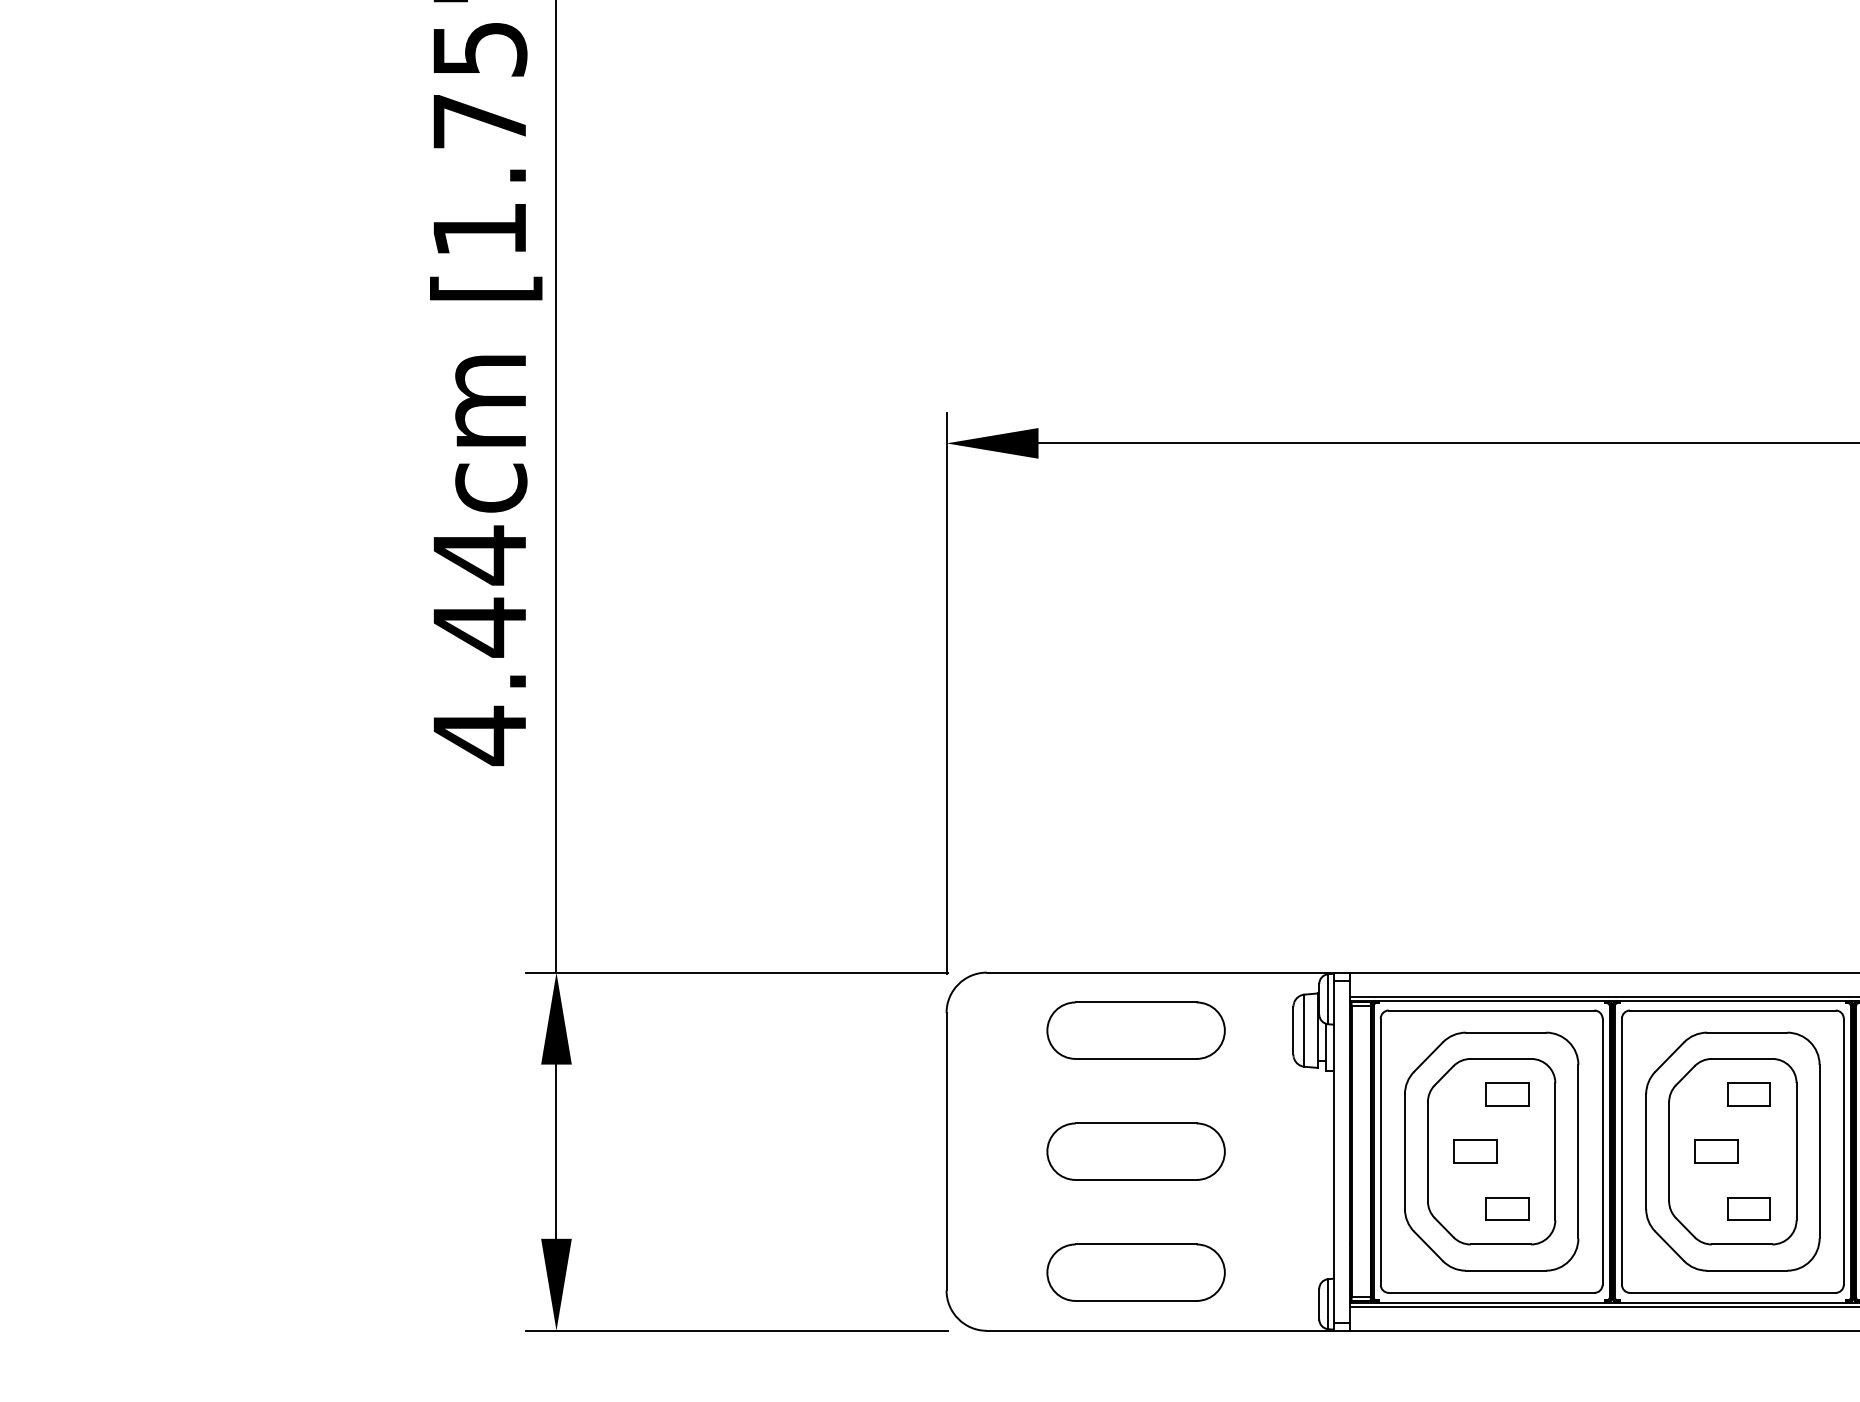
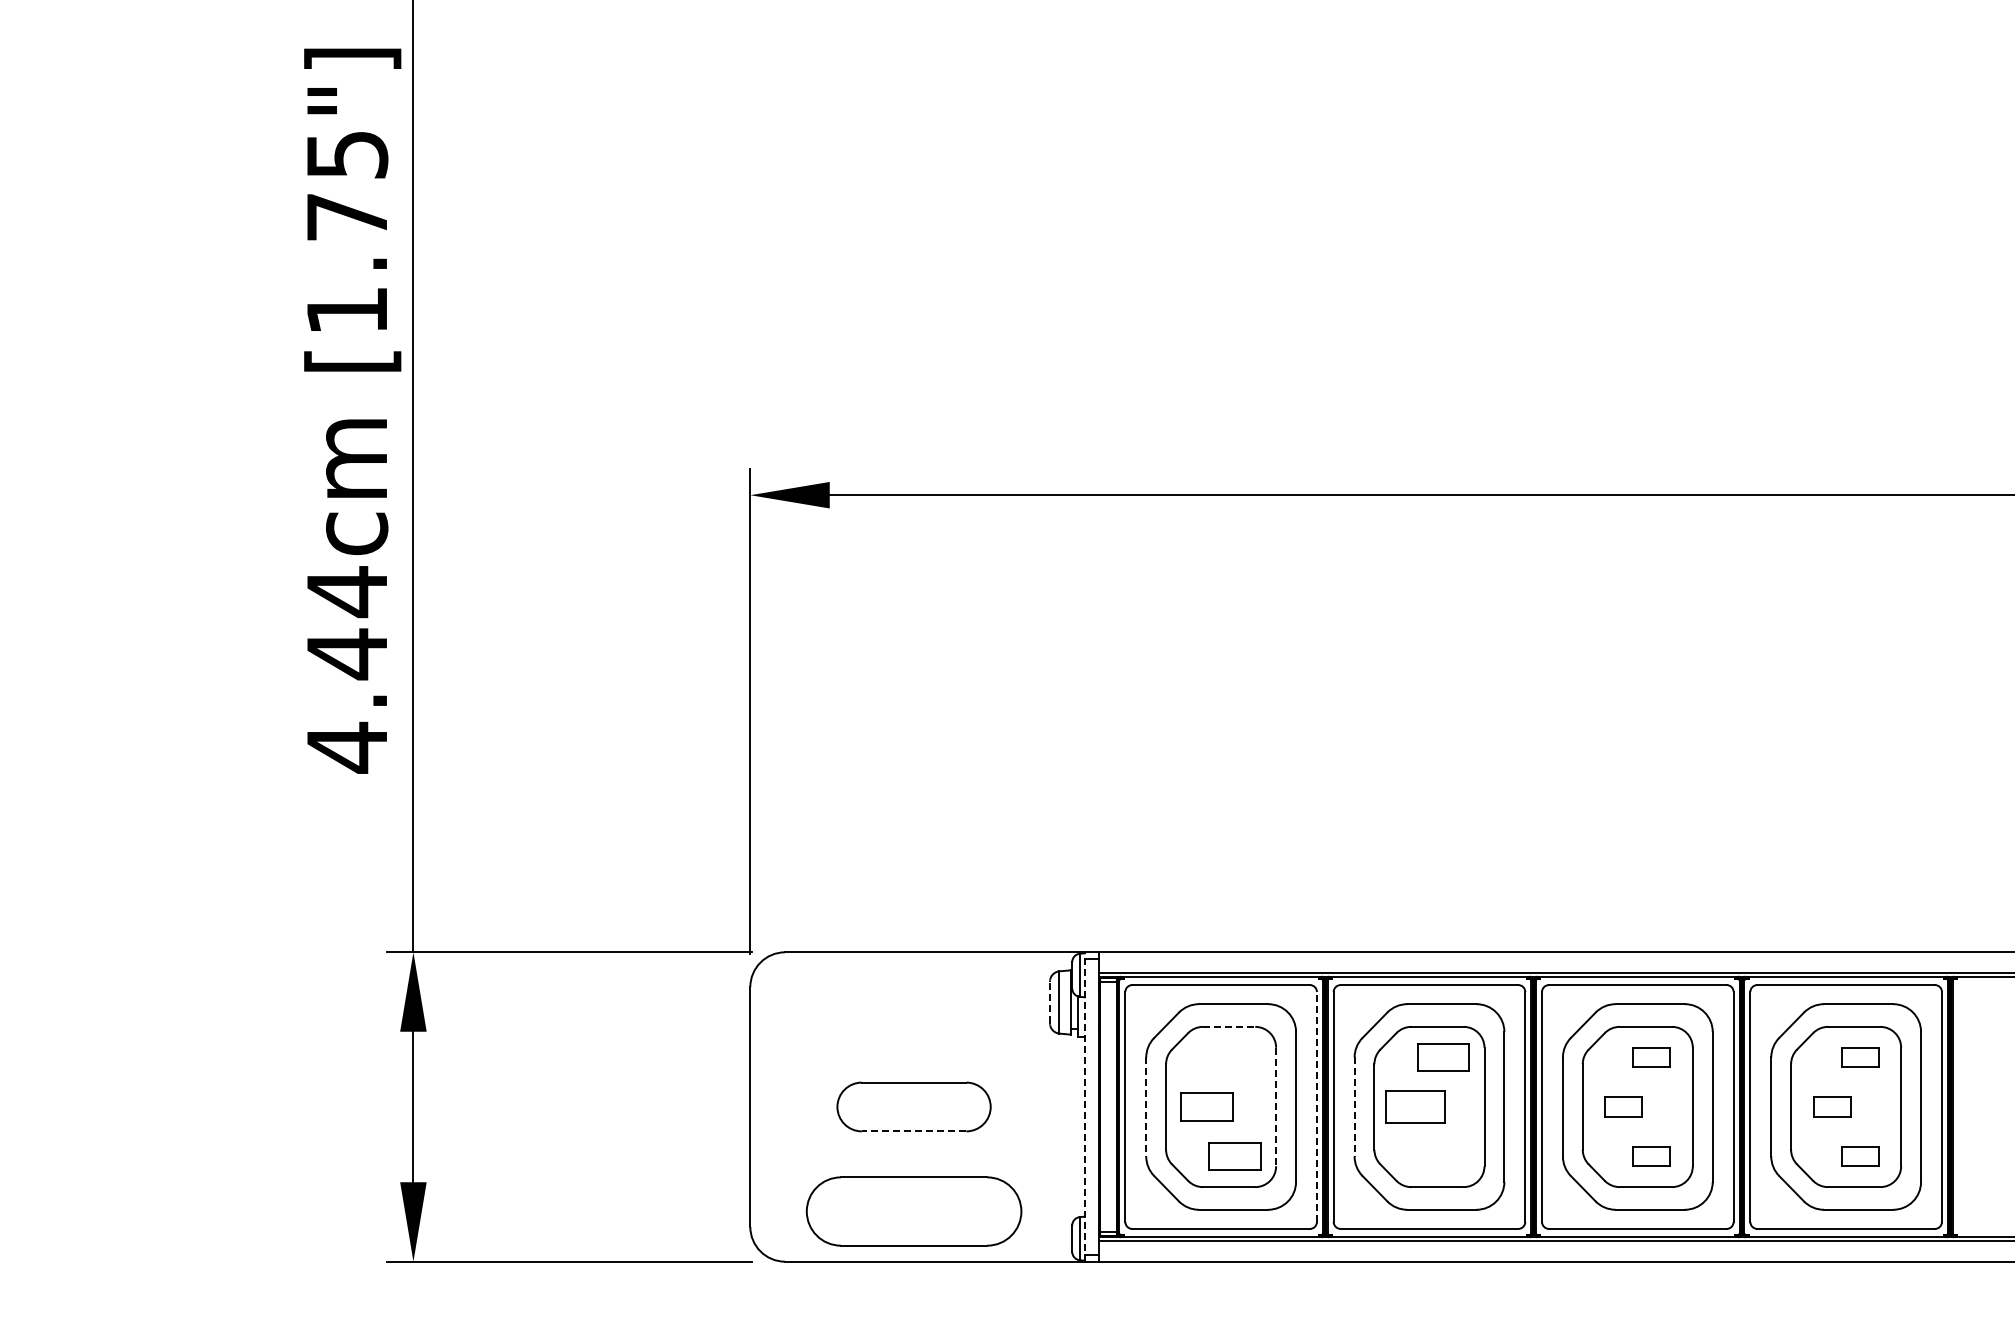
part: (1135, 1030) -> (913, 1002), removed
line: (1292, 1030) -> (1049, 1002), solid -> dashed
line: (1501, 1058) -> (1229, 1026), solid -> dashed
part: (1508, 1094) -> (1235, 1057), removed
part: (1749, 1094) -> (1443, 1057), size x1.4
part: (1475, 1151) -> (1207, 1106), size x1.4
part: (1716, 1151) -> (1415, 1106), size x1.6
line: (1333, 1152) -> (1084, 1107), solid -> dashed
line: (1405, 1152) -> (1146, 1107), solid -> dashed
line: (1555, 1152) -> (1276, 1107), solid -> dashed
line: (1602, 1152) -> (1316, 1107), solid -> dashed
line: (1646, 1152) -> (1354, 1107), solid -> dashed
line: (1135, 1180) -> (913, 1131), solid -> dashed
part: (1508, 1209) -> (1235, 1156), size x1.4
part: (1749, 1209) -> (1443, 1156), removed
part: (1135, 1272) -> (913, 1211), size x1.4

